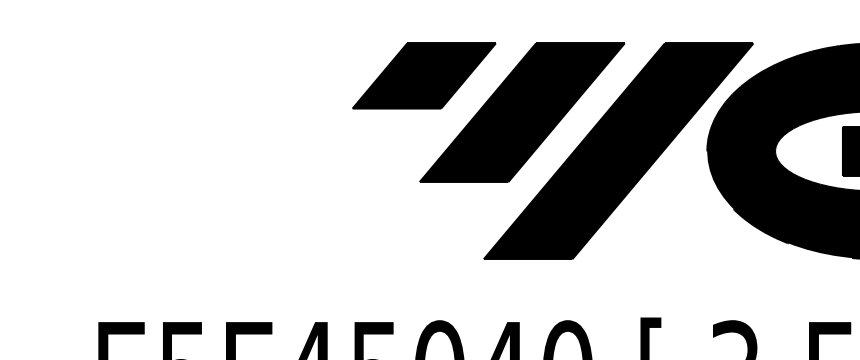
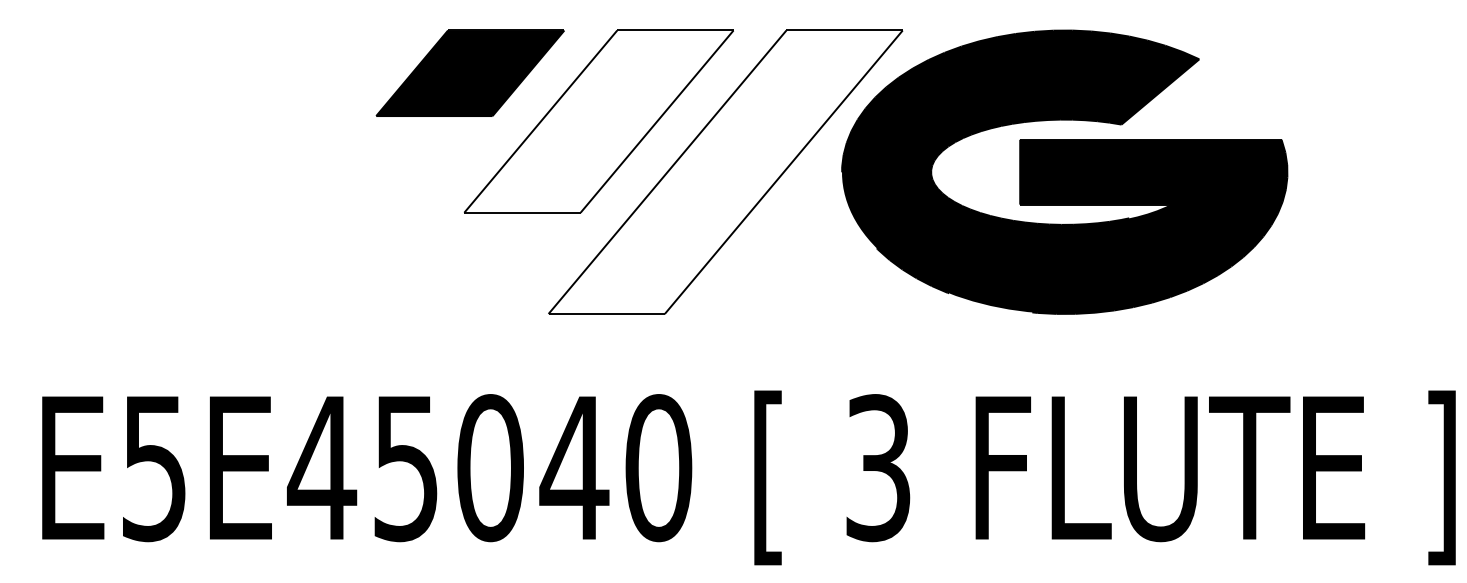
fill: (521, 112) -> (598, 121), removed
fill: (618, 151) -> (725, 172), removed

